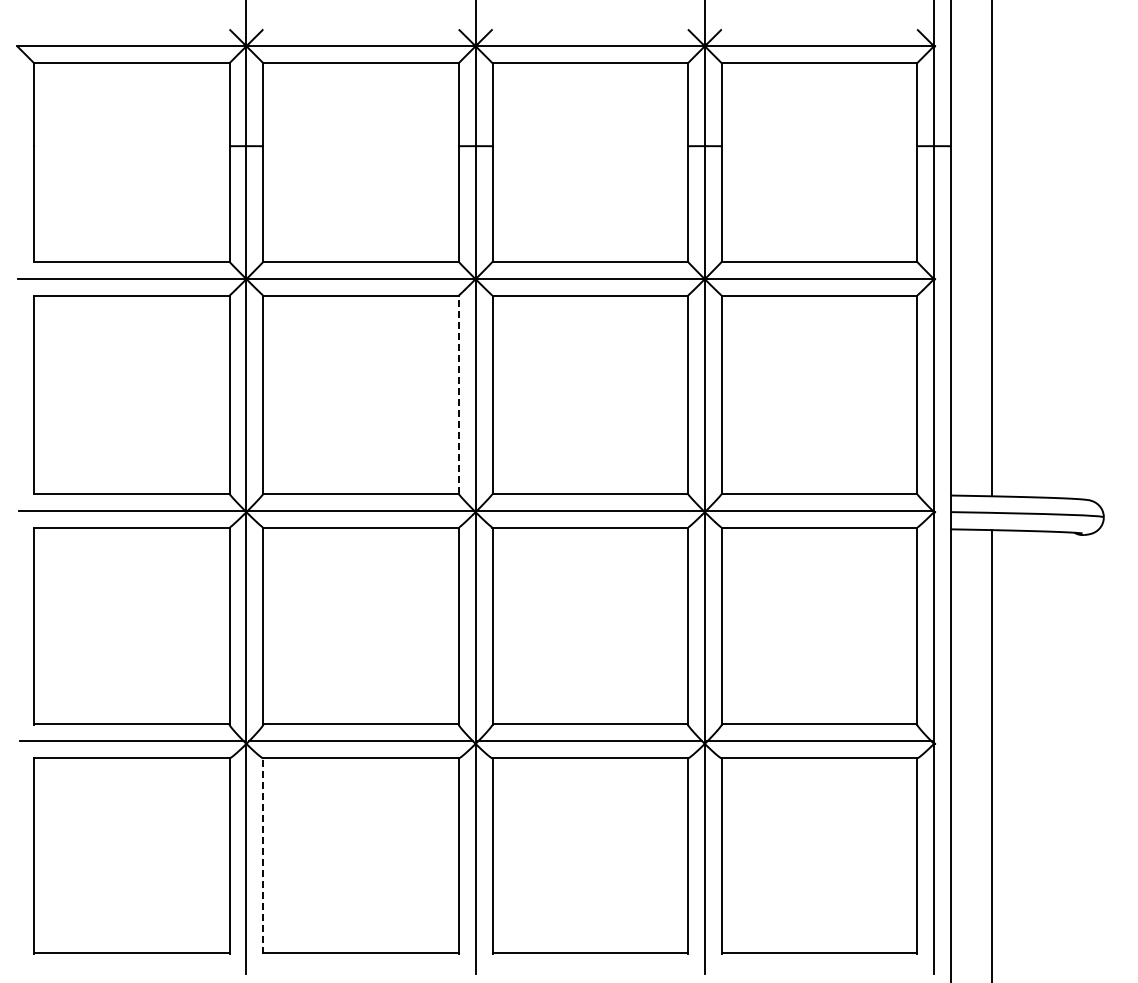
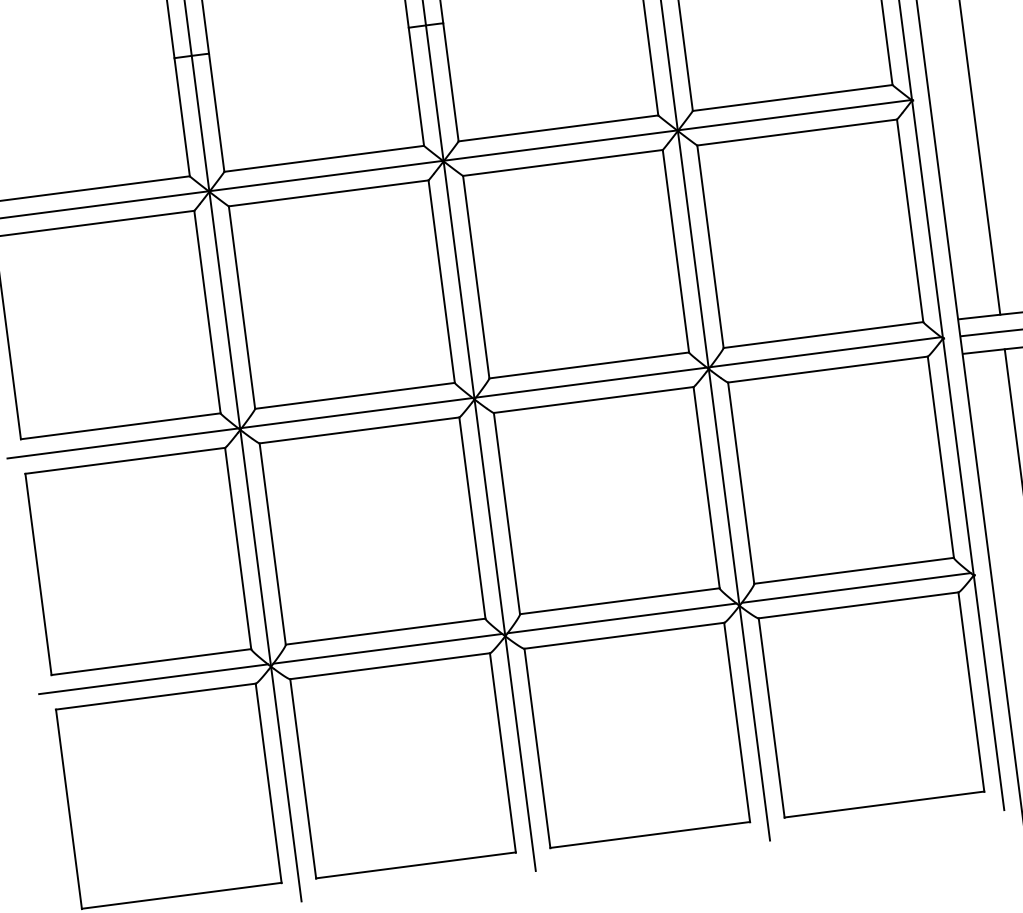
line: (458, 394) -> (441, 281), dashed -> solid
line: (263, 855) -> (303, 778), dashed -> solid

